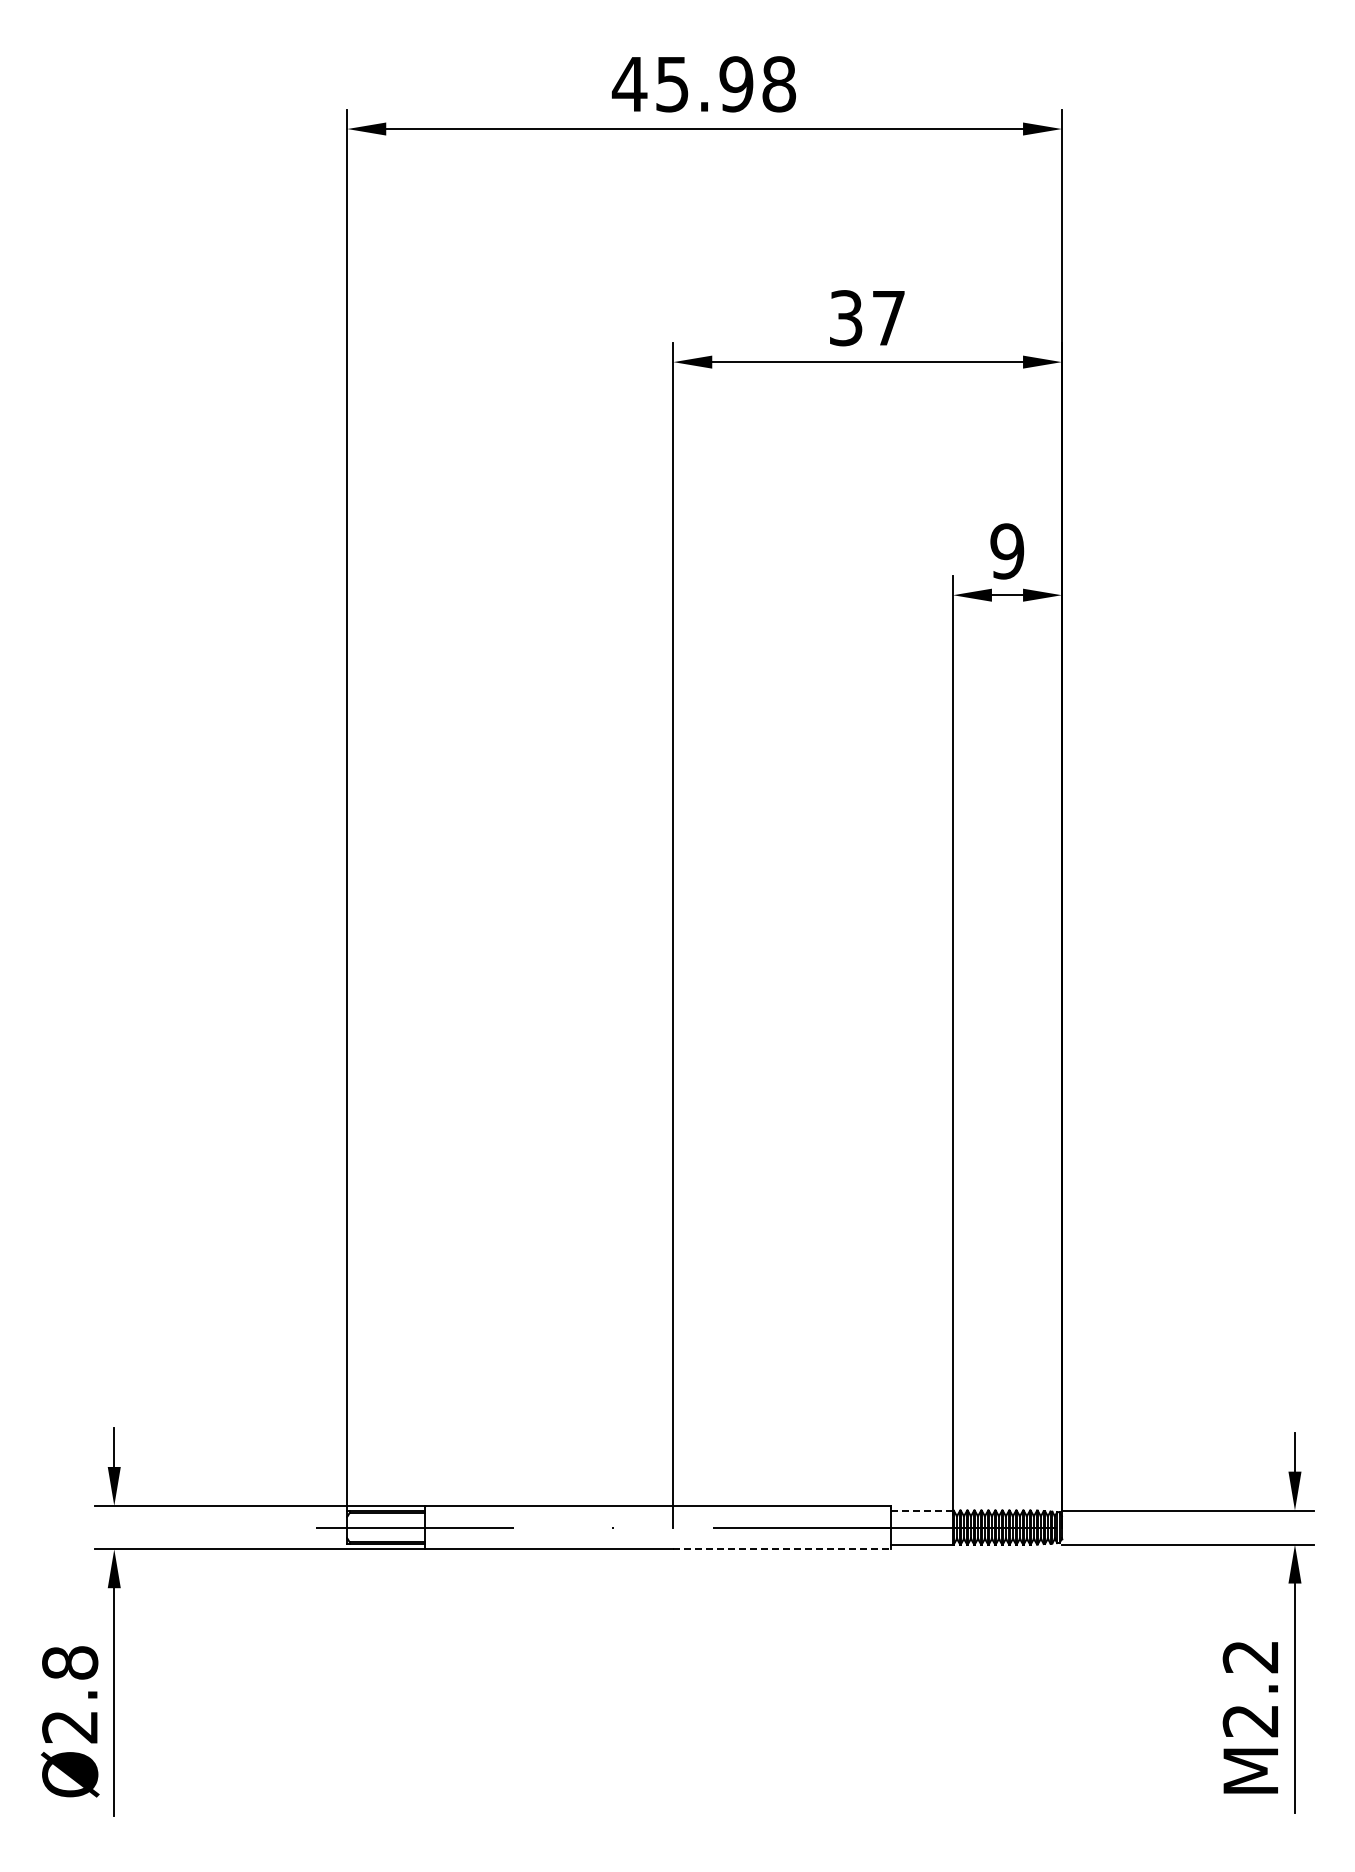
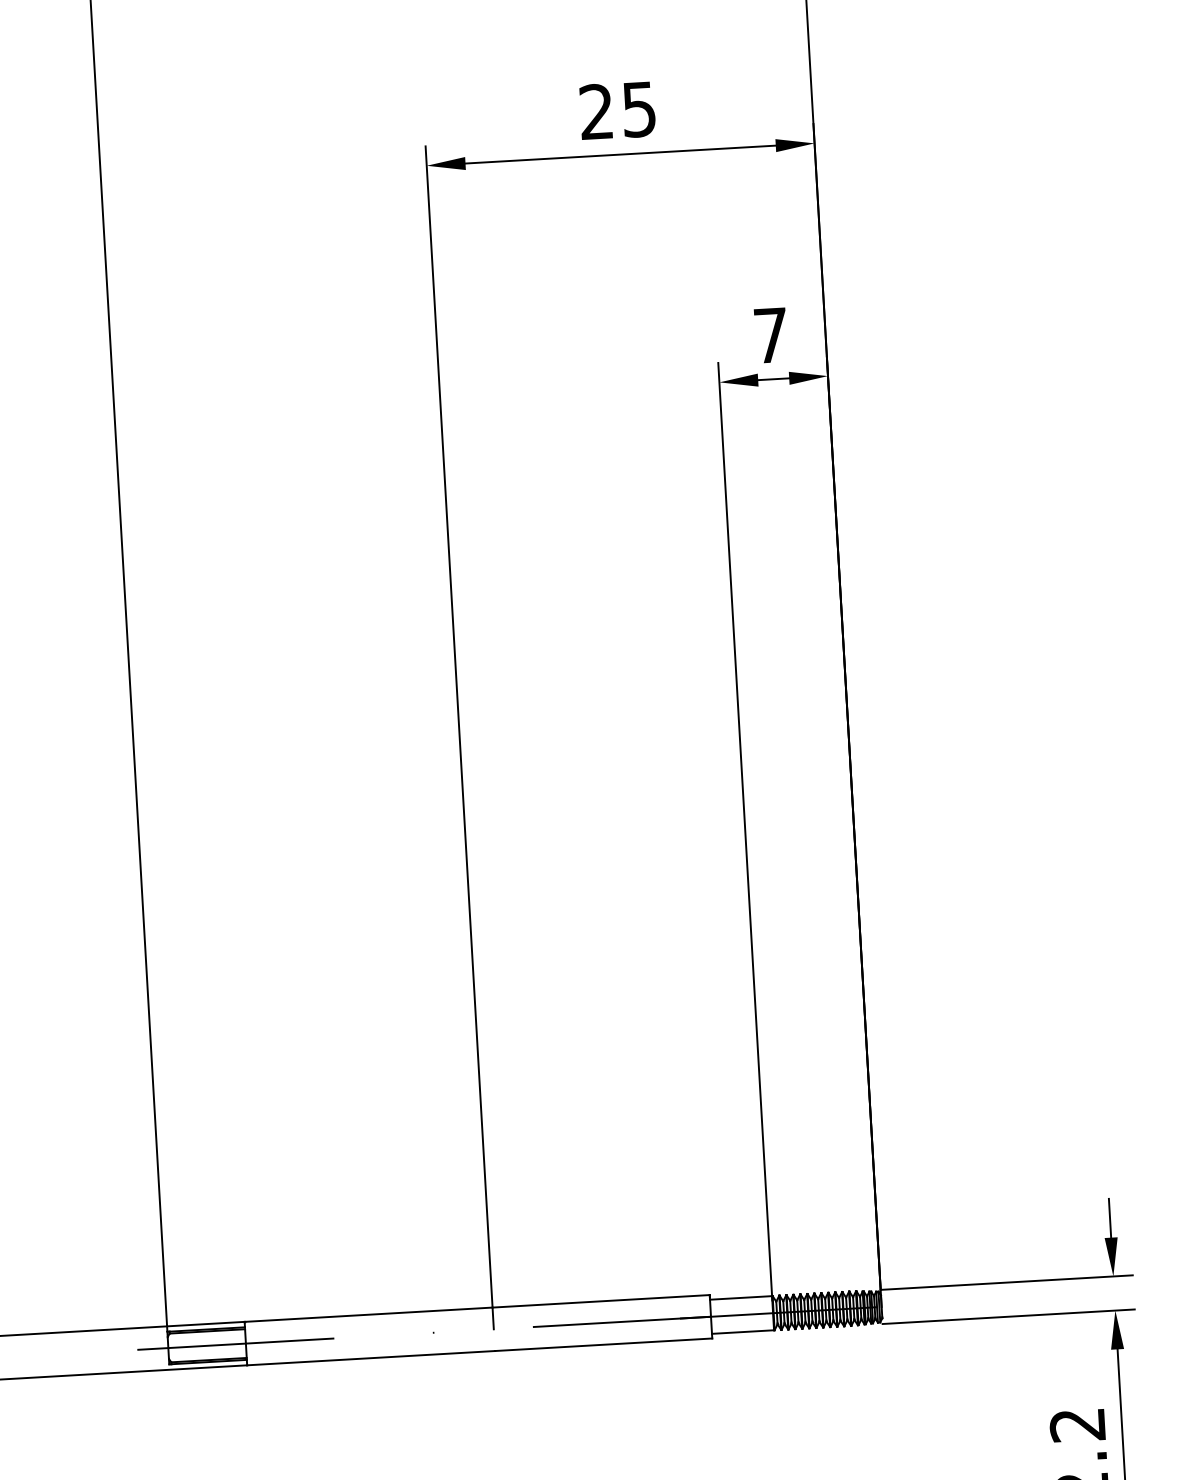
text: (866, 318) -> (617, 111), 37 -> 25
text: (1007, 551) -> (771, 335), 9 -> 7
line: (922, 1510) -> (741, 1297), dashed -> solid
line: (782, 1549) -> (604, 1344), dashed -> solid

